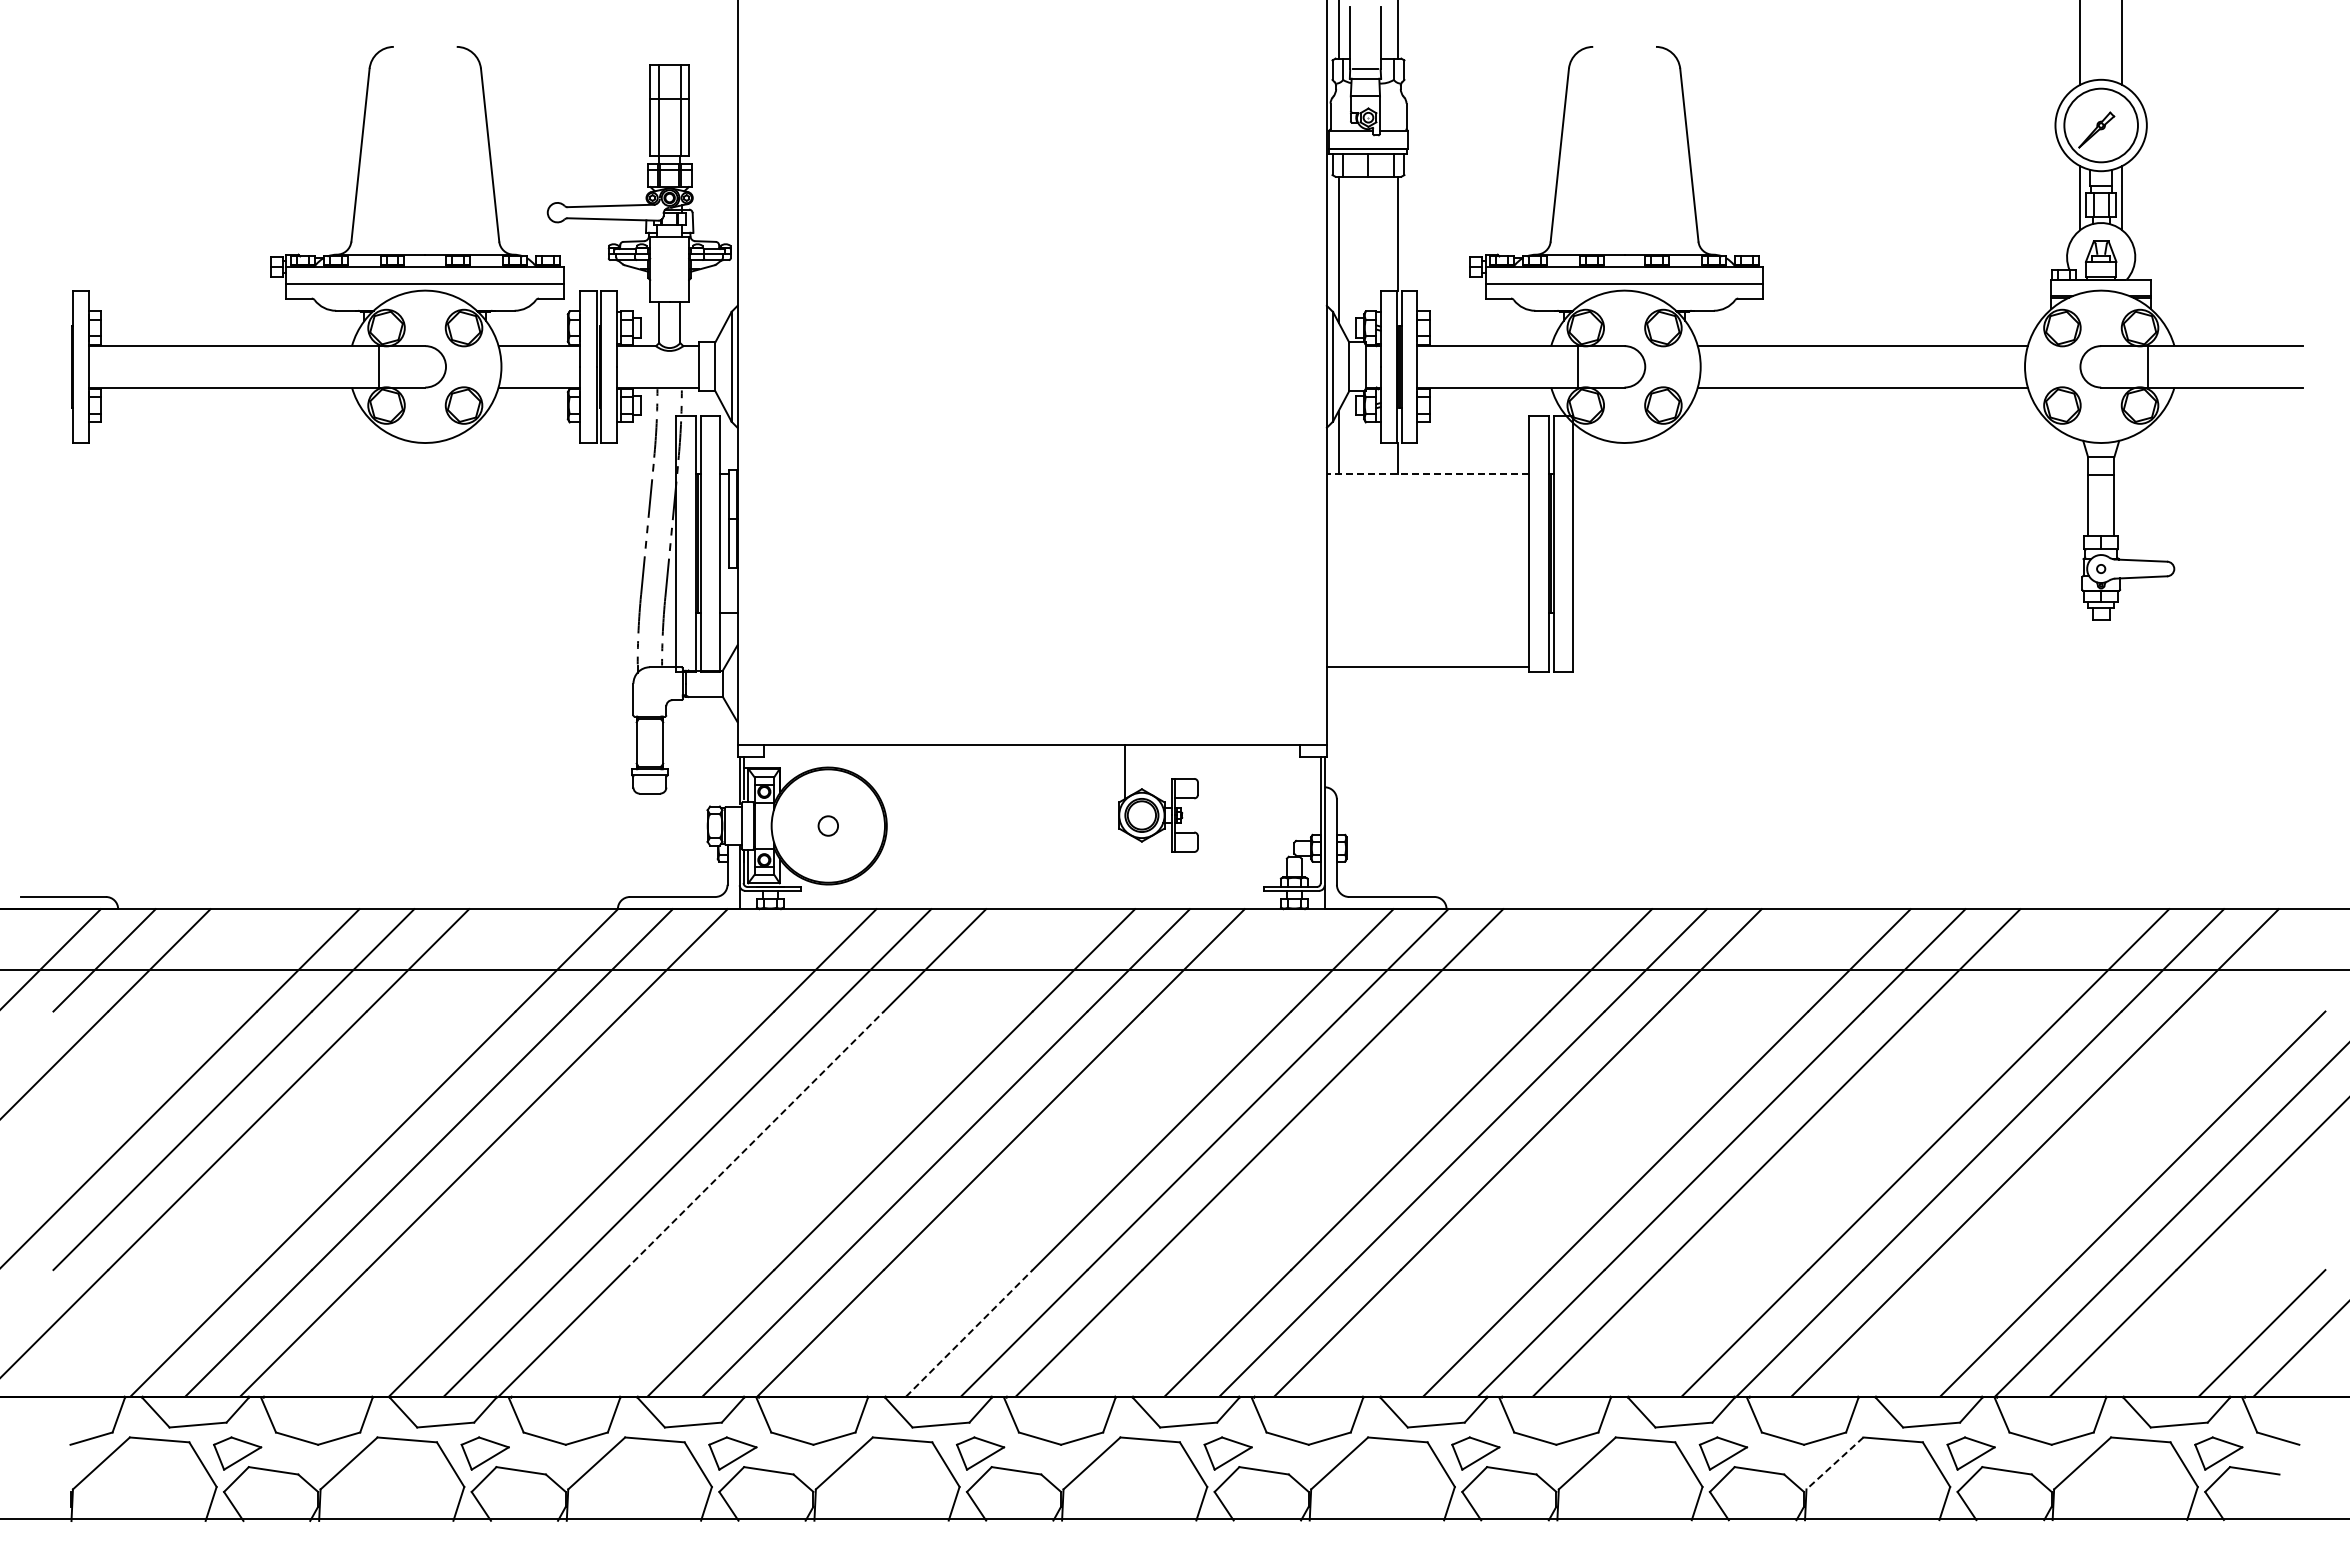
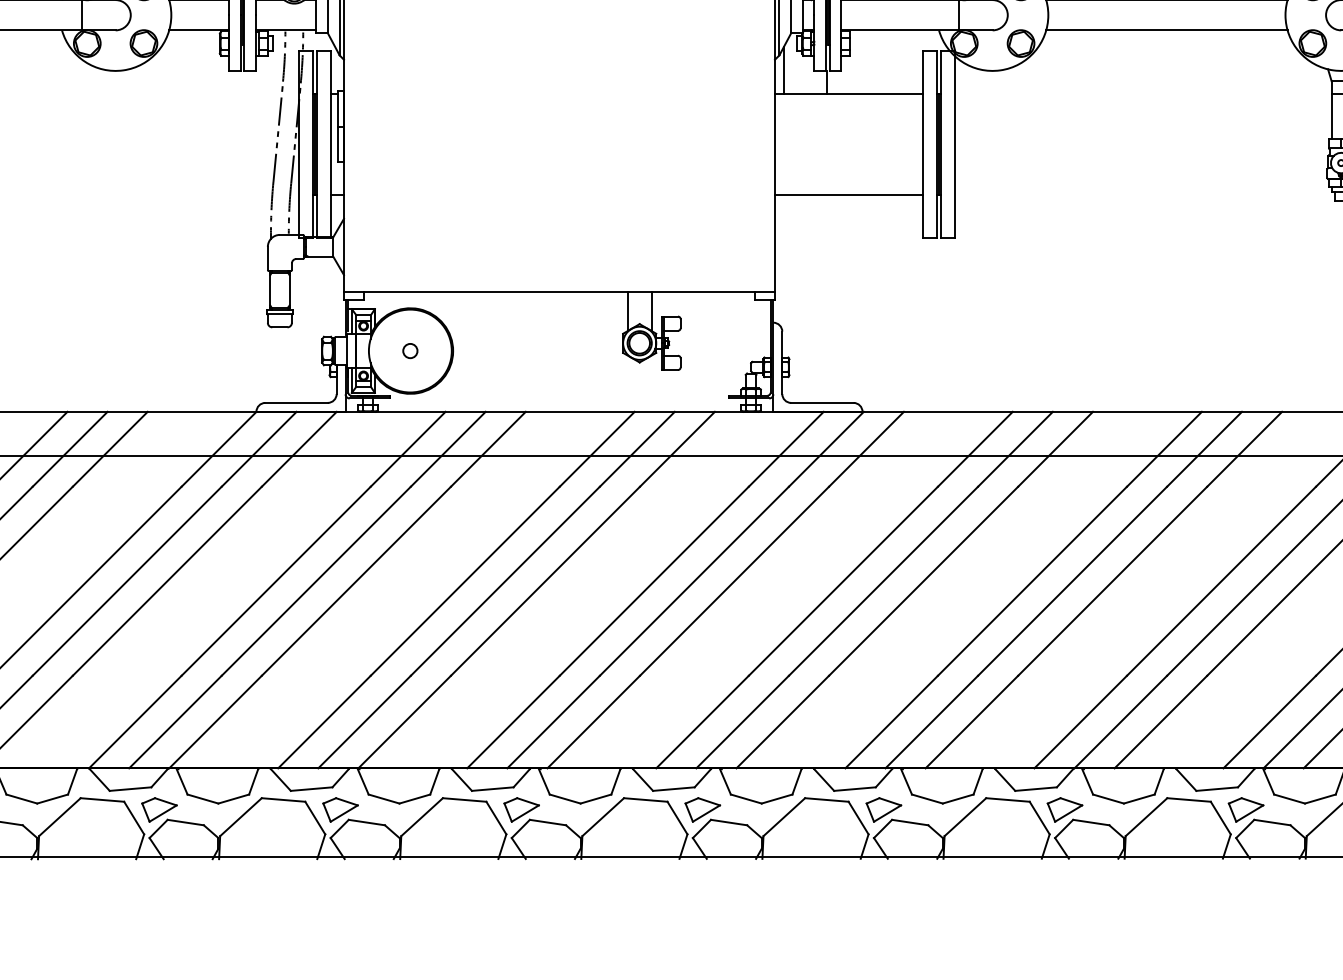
line: (1427, 473) -> (848, 93), dashed -> solid
line: (1427, 667) -> (848, 195), moved
line: (1158, 771) -> (651, 311), added
line: (754, 1140) -> (356, 581), dashed -> solid
line: (969, 1333) -> (513, 722), dashed -> solid
line: (1834, 1463) -> (1146, 817), dashed -> solid

